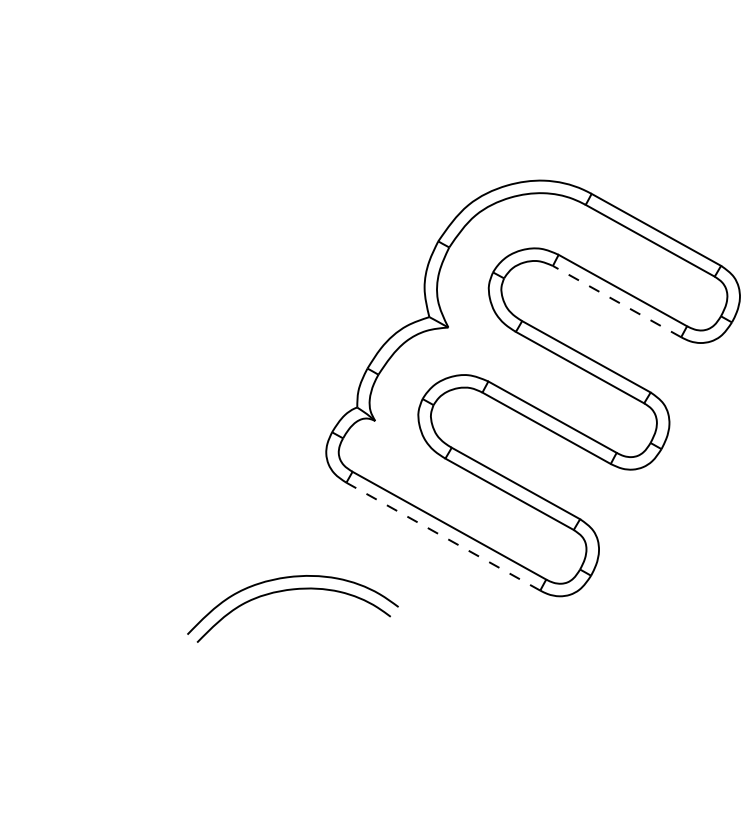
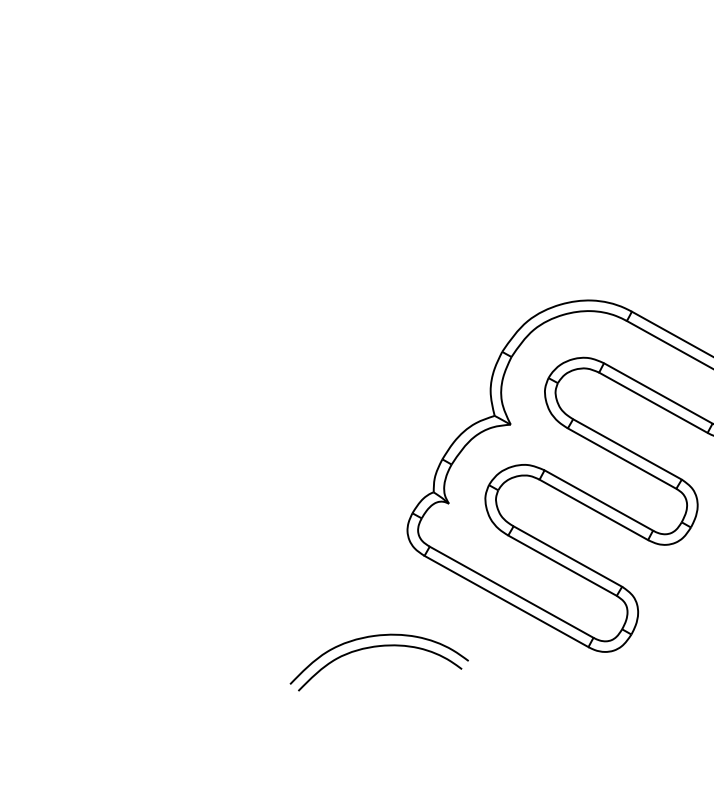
line: (616, 301) -> (652, 402), dashed -> solid
line: (443, 536) -> (506, 601), dashed -> solid

